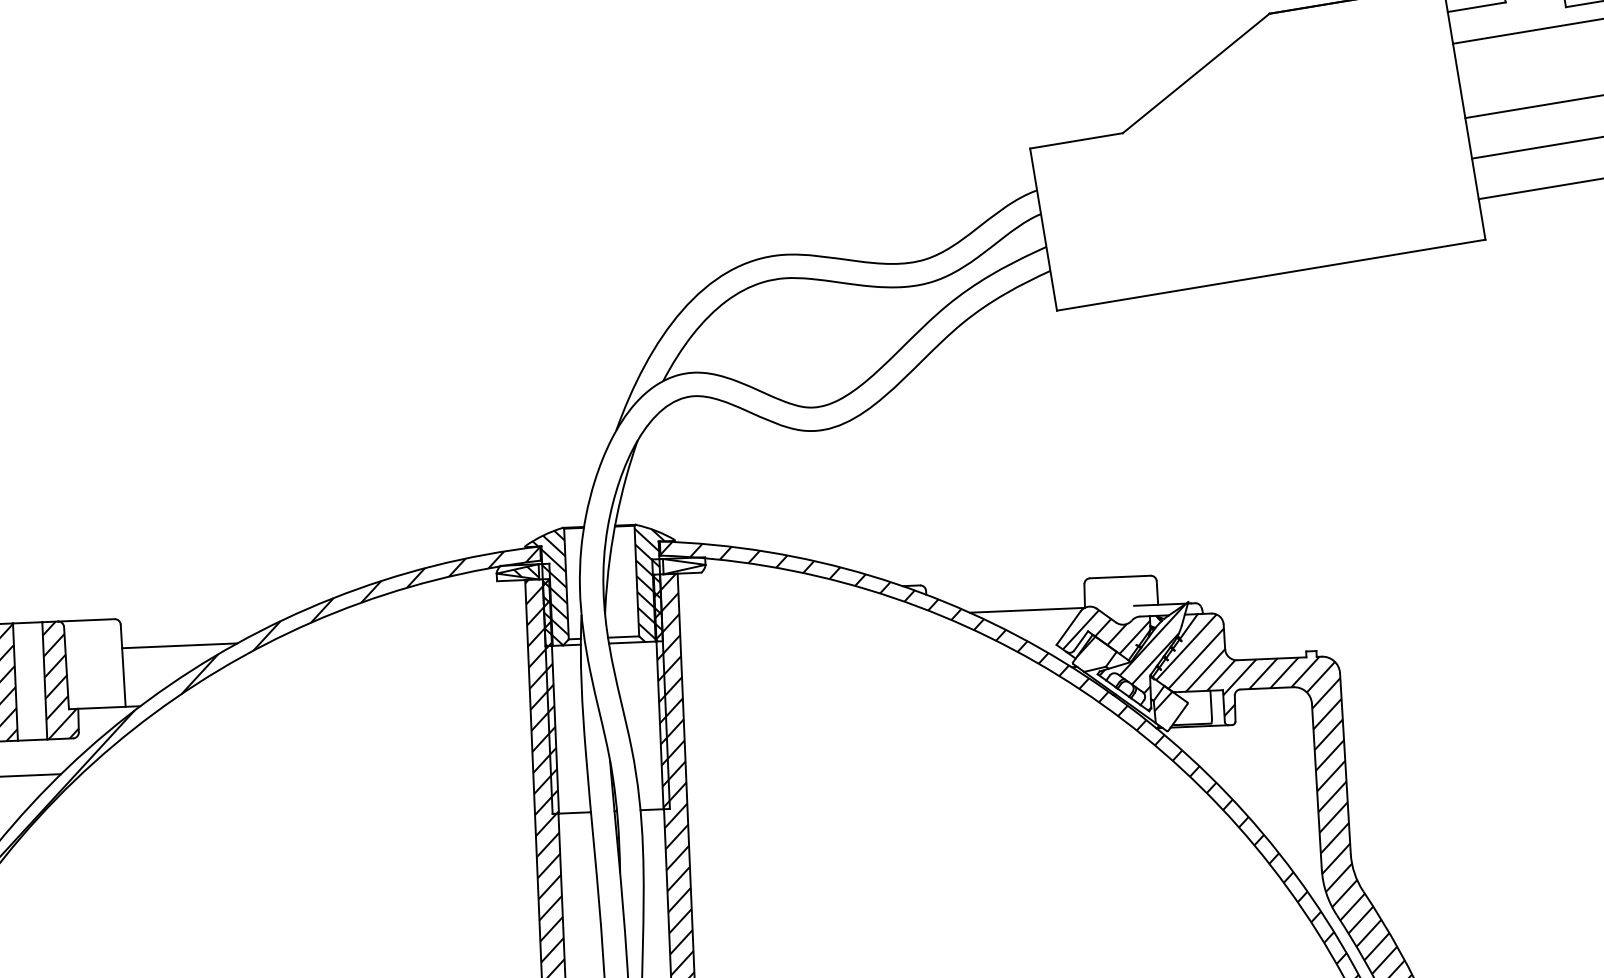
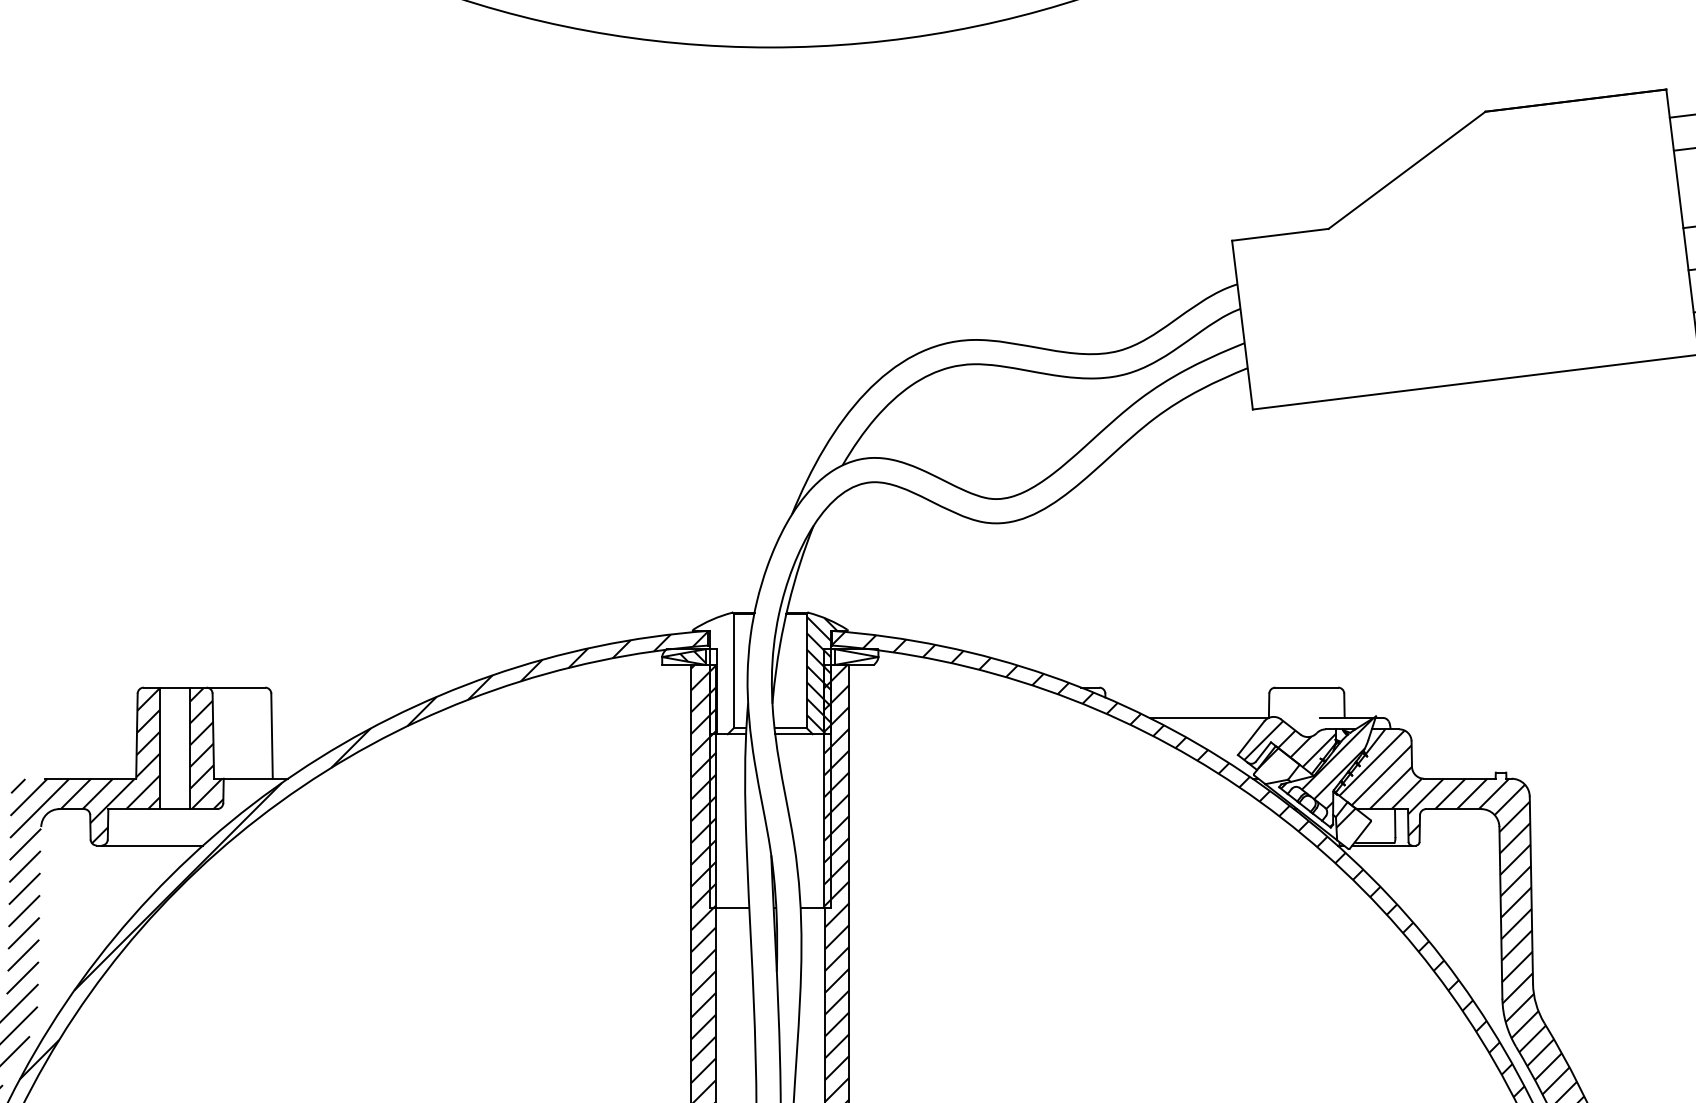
hatch: (549, 588) -> (716, 674), removed
line: (178, 646) -> (330, 718), removed

